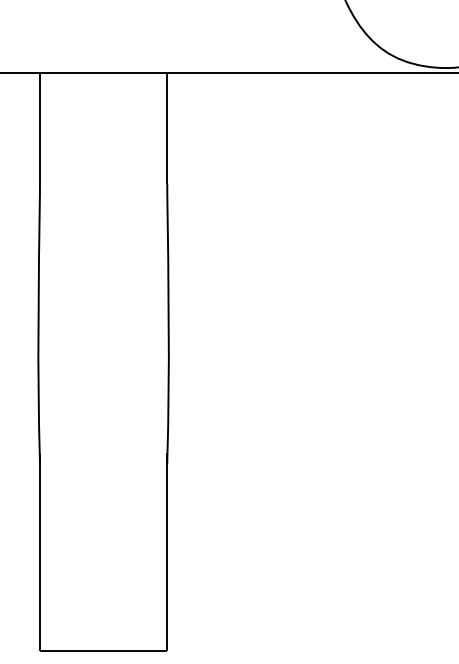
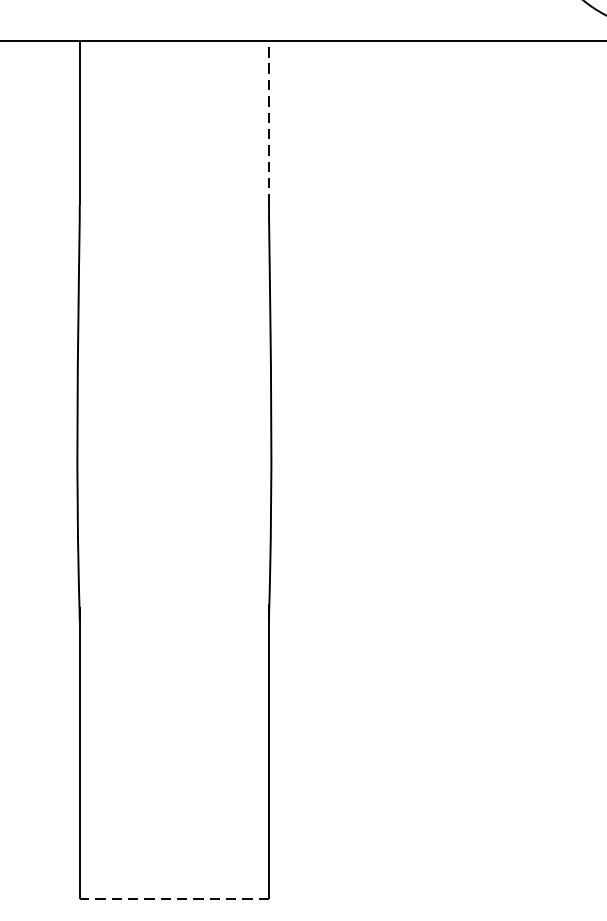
line: (167, 128) -> (269, 122), solid -> dashed
line: (103, 650) -> (174, 898), solid -> dashed

